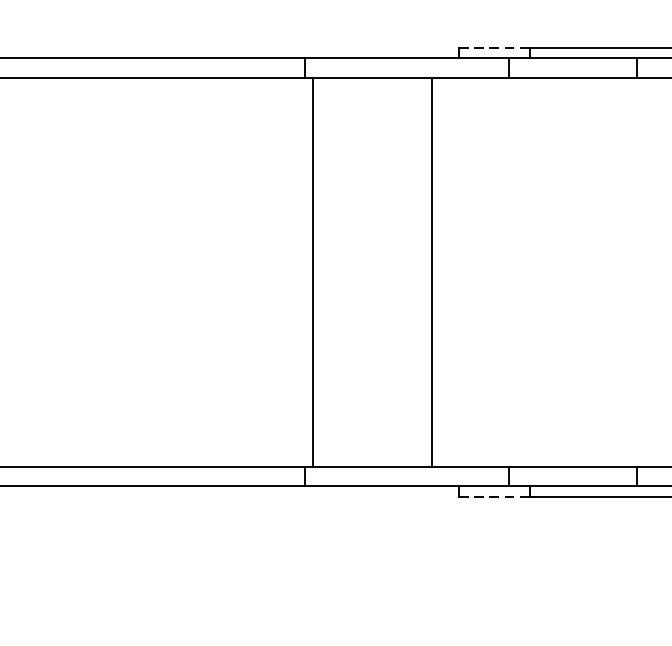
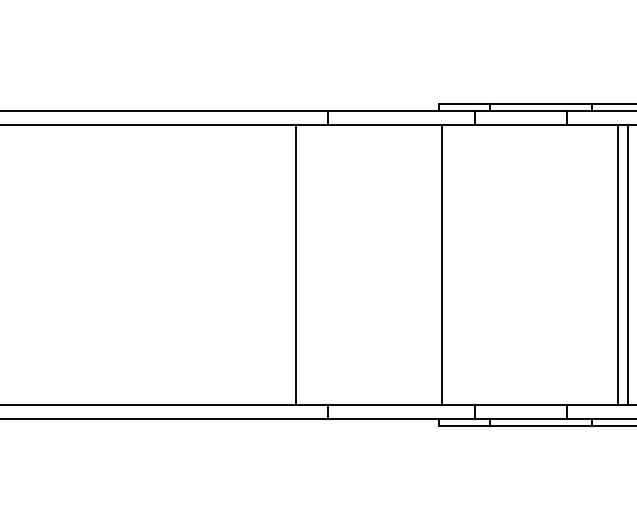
line: (494, 47) -> (464, 103), dashed -> solid
line: (312, 271) -> (295, 264), moved
line: (432, 271) -> (442, 264), moved
line: (494, 497) -> (464, 426), dashed -> solid

